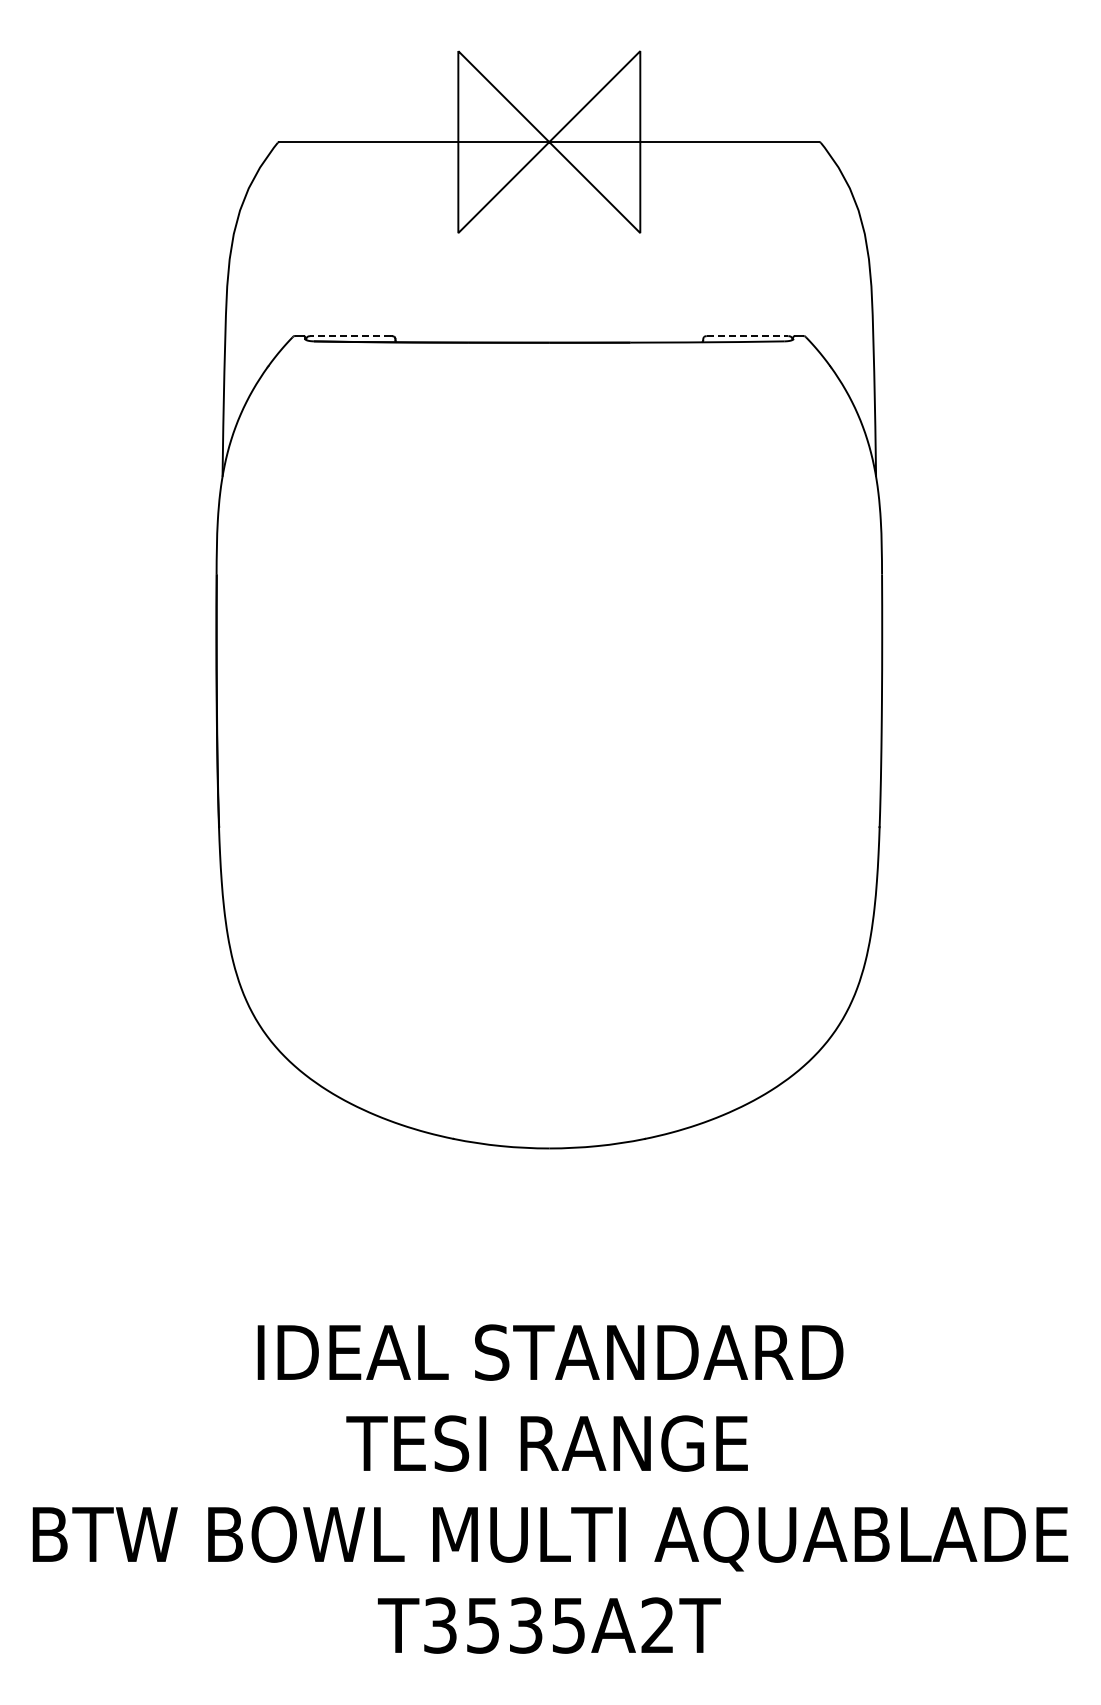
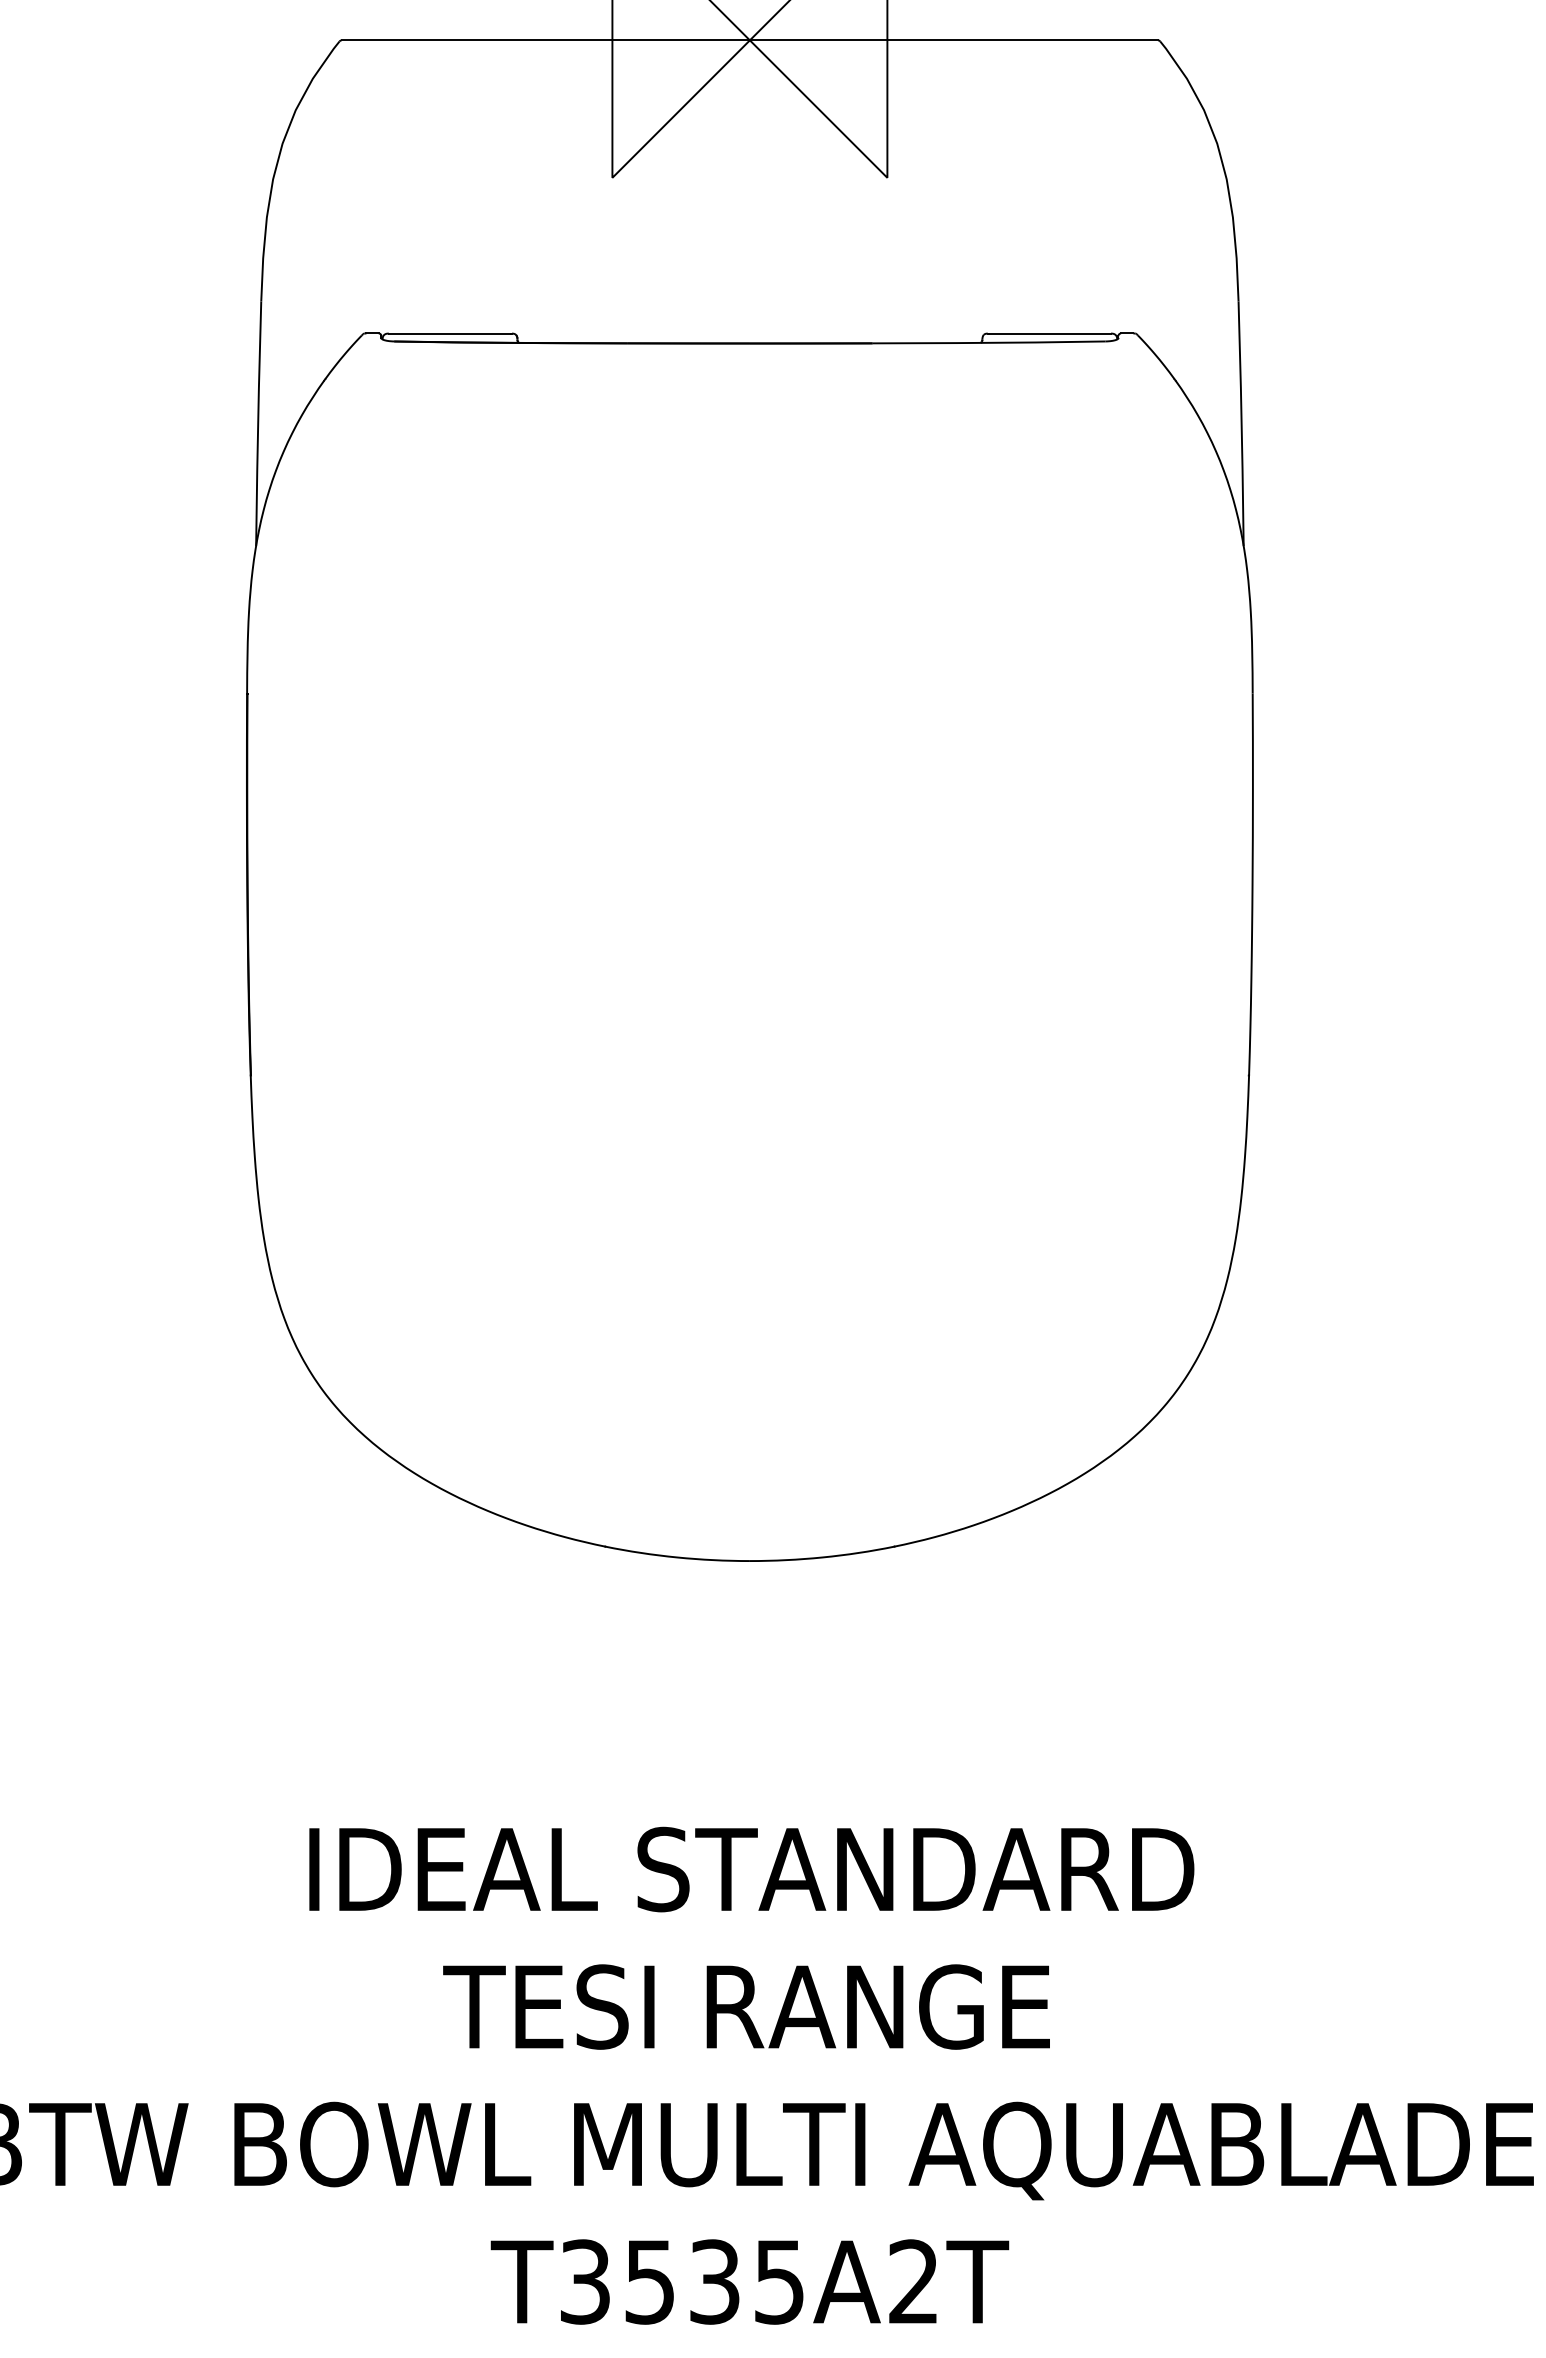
line: (350, 336) -> (449, 334), dashed -> solid
line: (748, 336) -> (1050, 334), dashed -> solid

